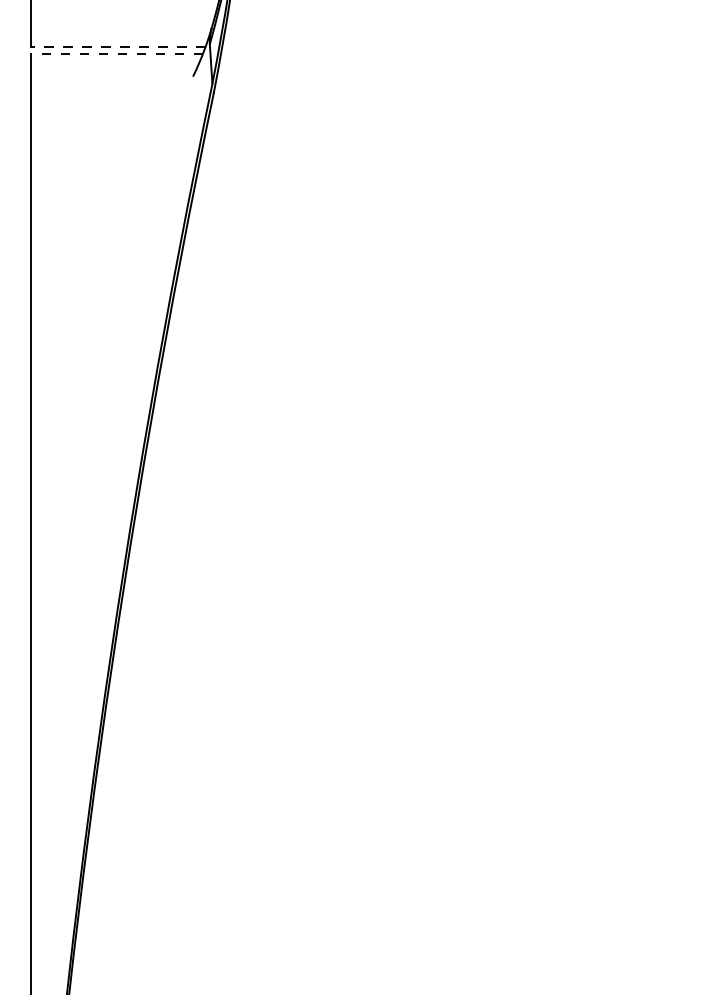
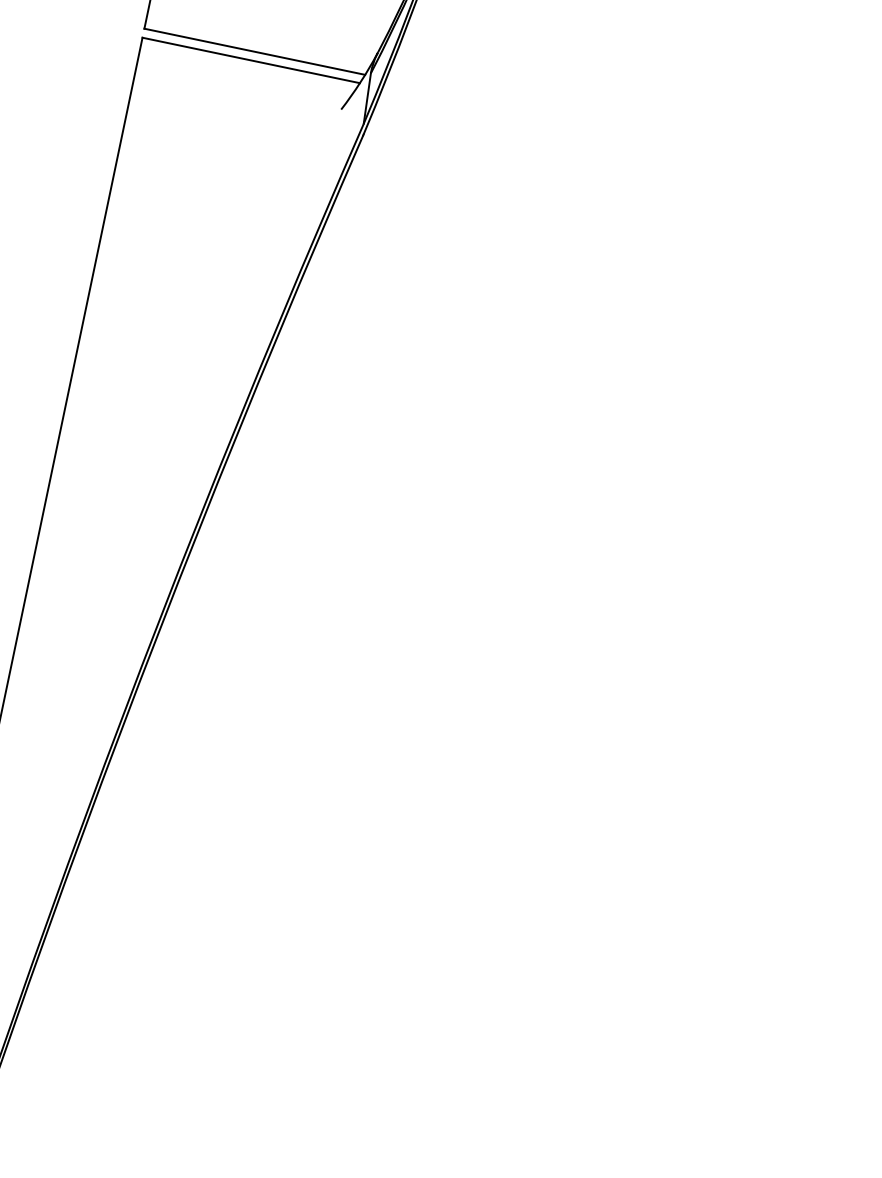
line: (117, 46) -> (253, 51), dashed -> solid
line: (116, 53) -> (250, 60), dashed -> solid

